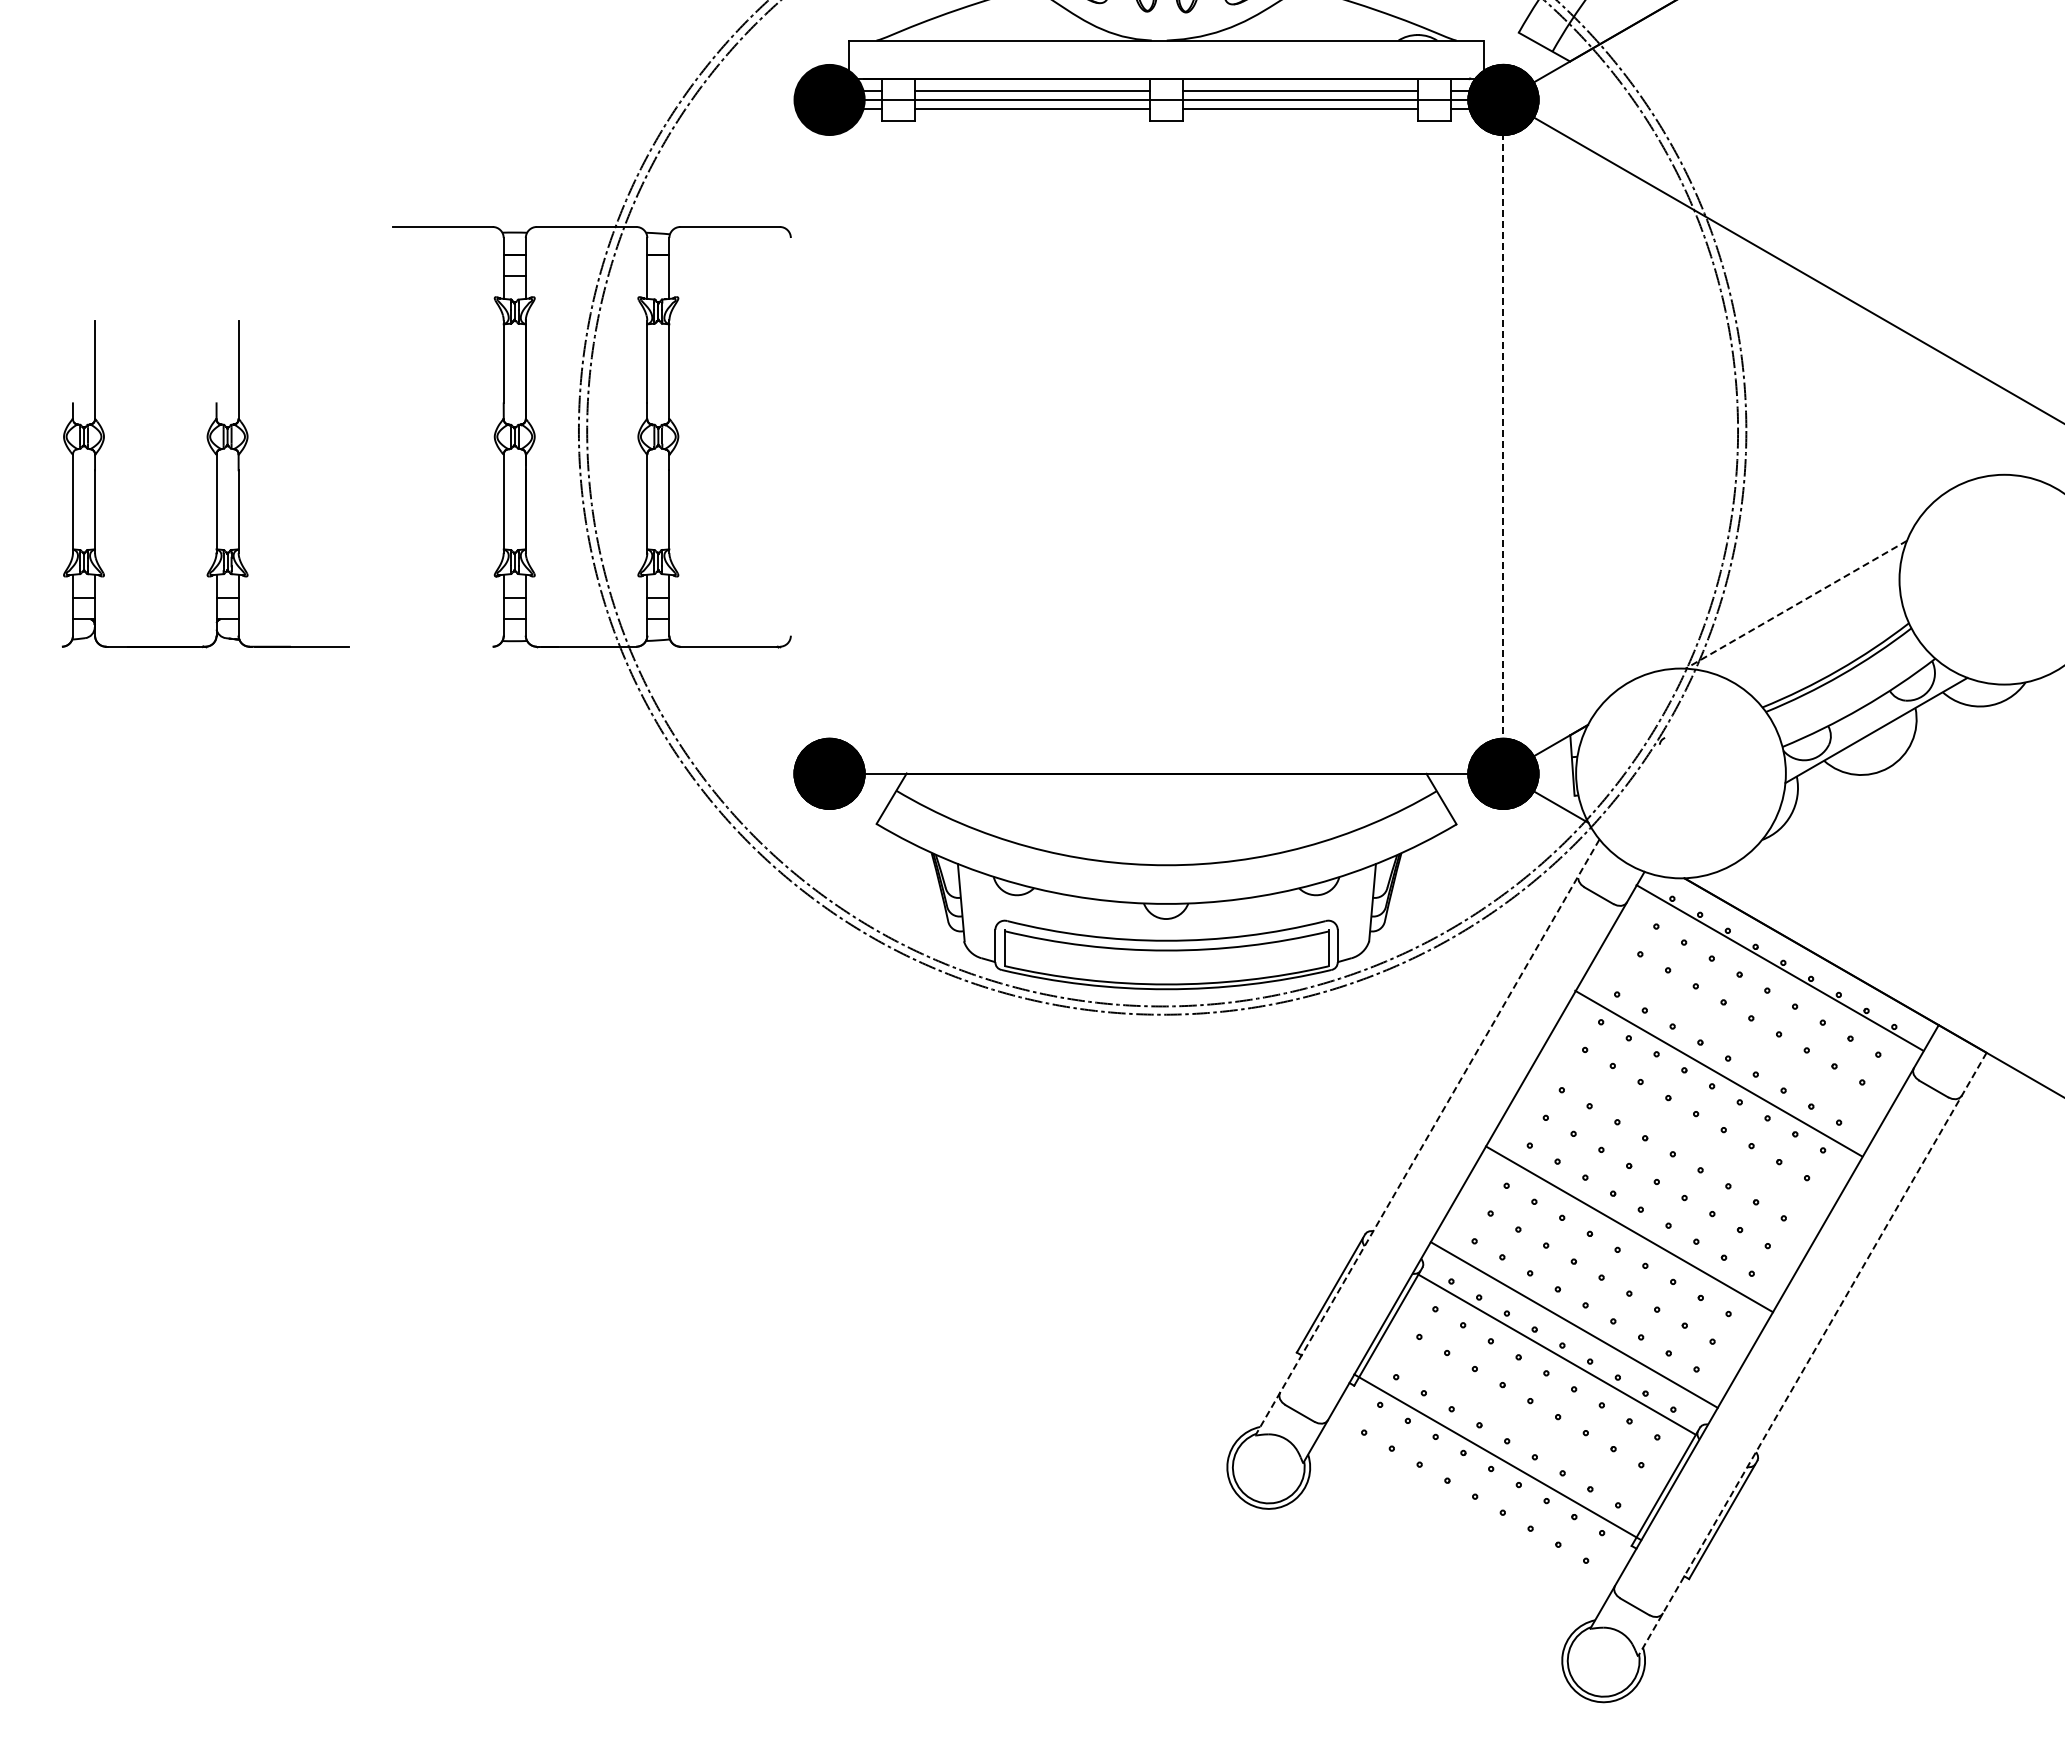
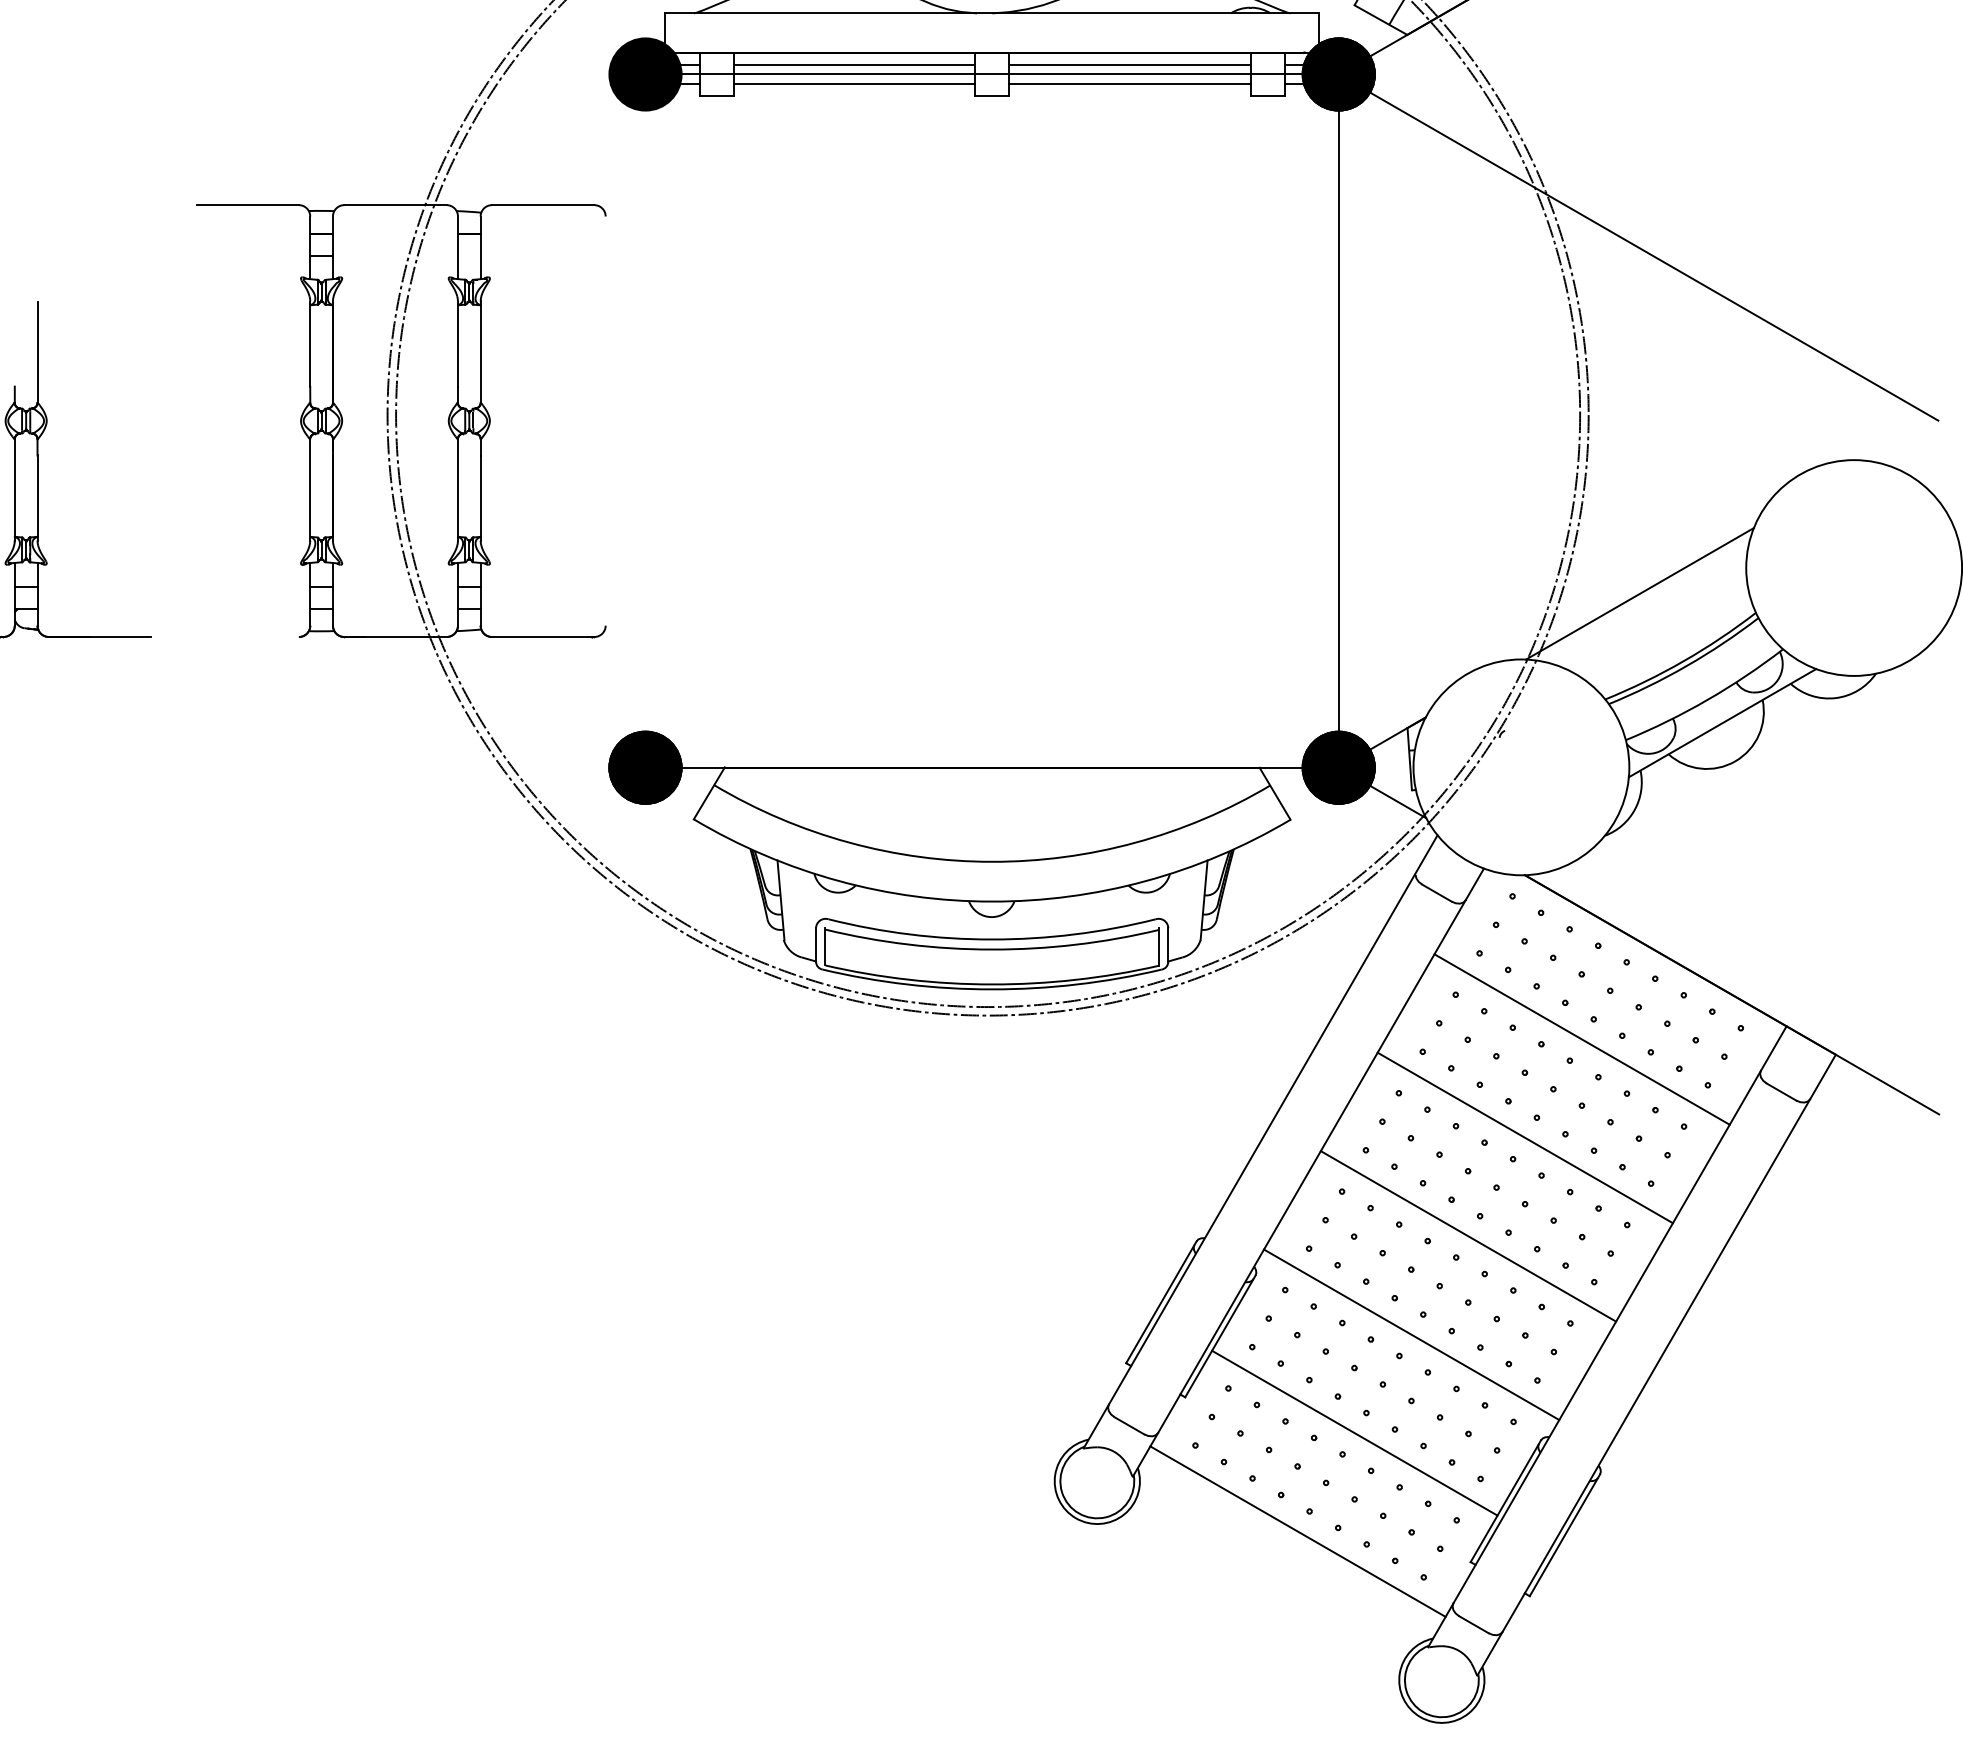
line: (1503, 436) -> (1338, 420), dashed -> solid
line: (1796, 604) -> (1640, 593), dashed -> solid
line: (1779, 967) -> (1581, 1039), moved
line: (1718, 1073) -> (1525, 1137), moved
line: (1427, 1137) -> (1260, 1141), dashed -> solid
line: (1556, 1354) -> (1354, 1433), moved
line: (1812, 1354) -> (1656, 1365), dashed -> solid
line: (1497, 1457) -> (1297, 1531), moved

